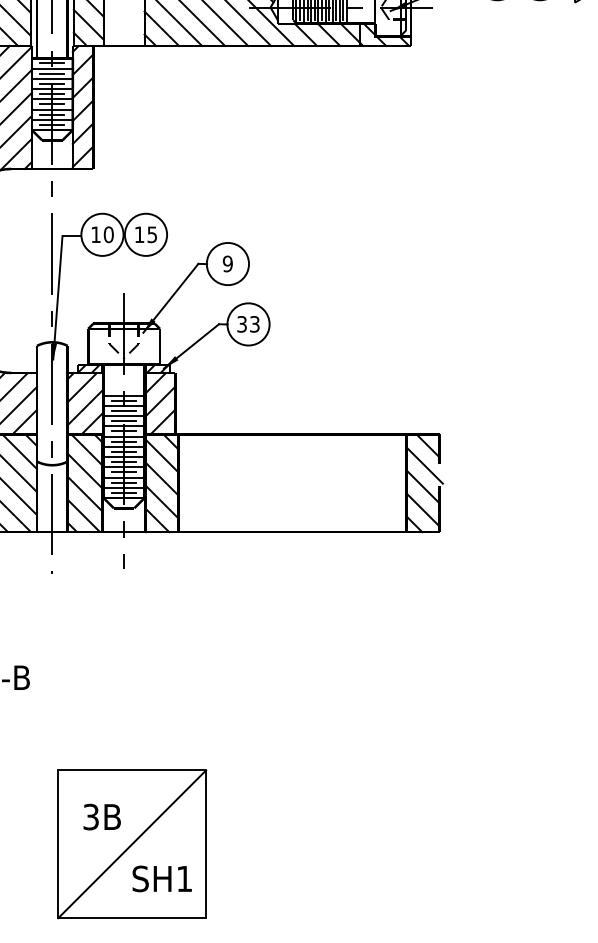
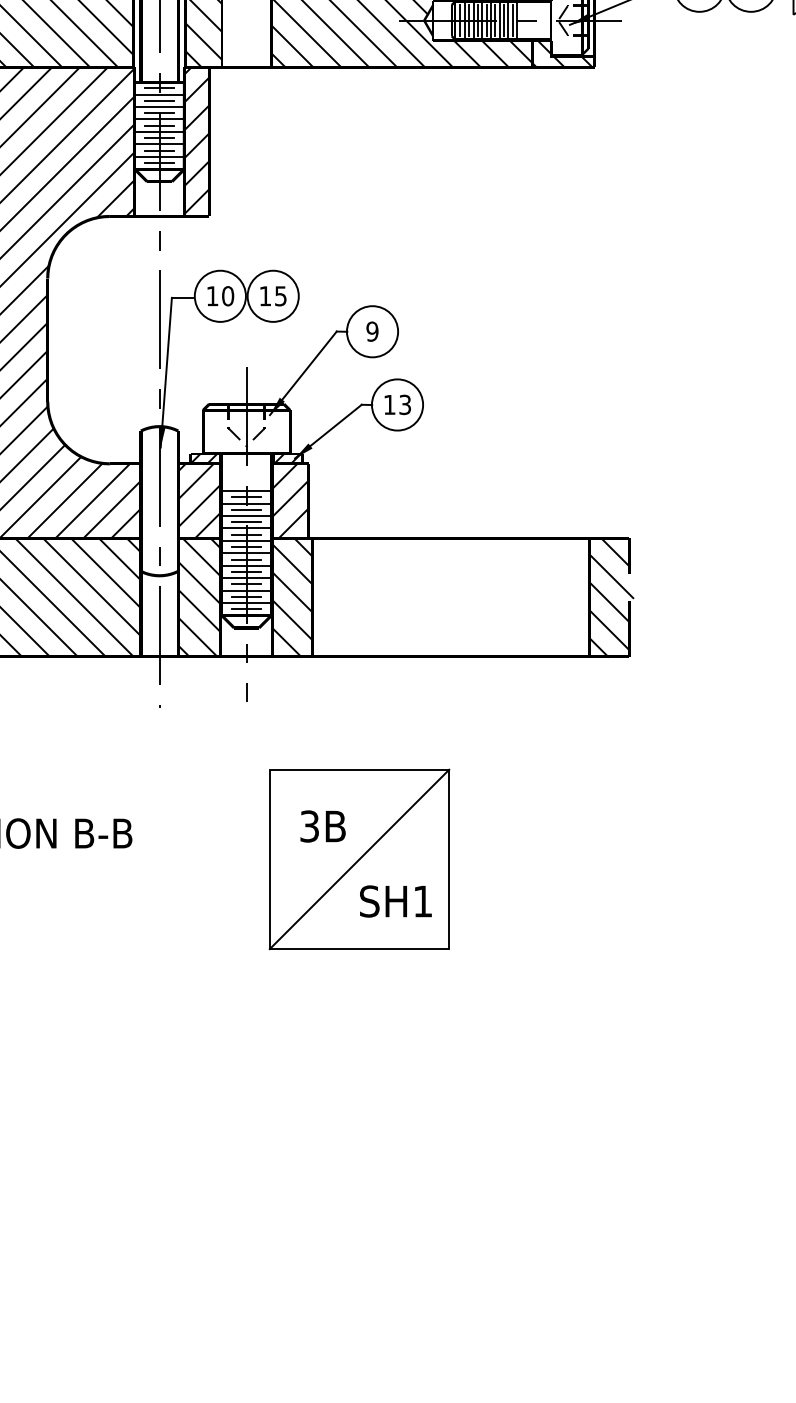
text: (241, 324) -> (389, 404), 33 -> 13
part: (132, 844) -> (359, 859), moved

